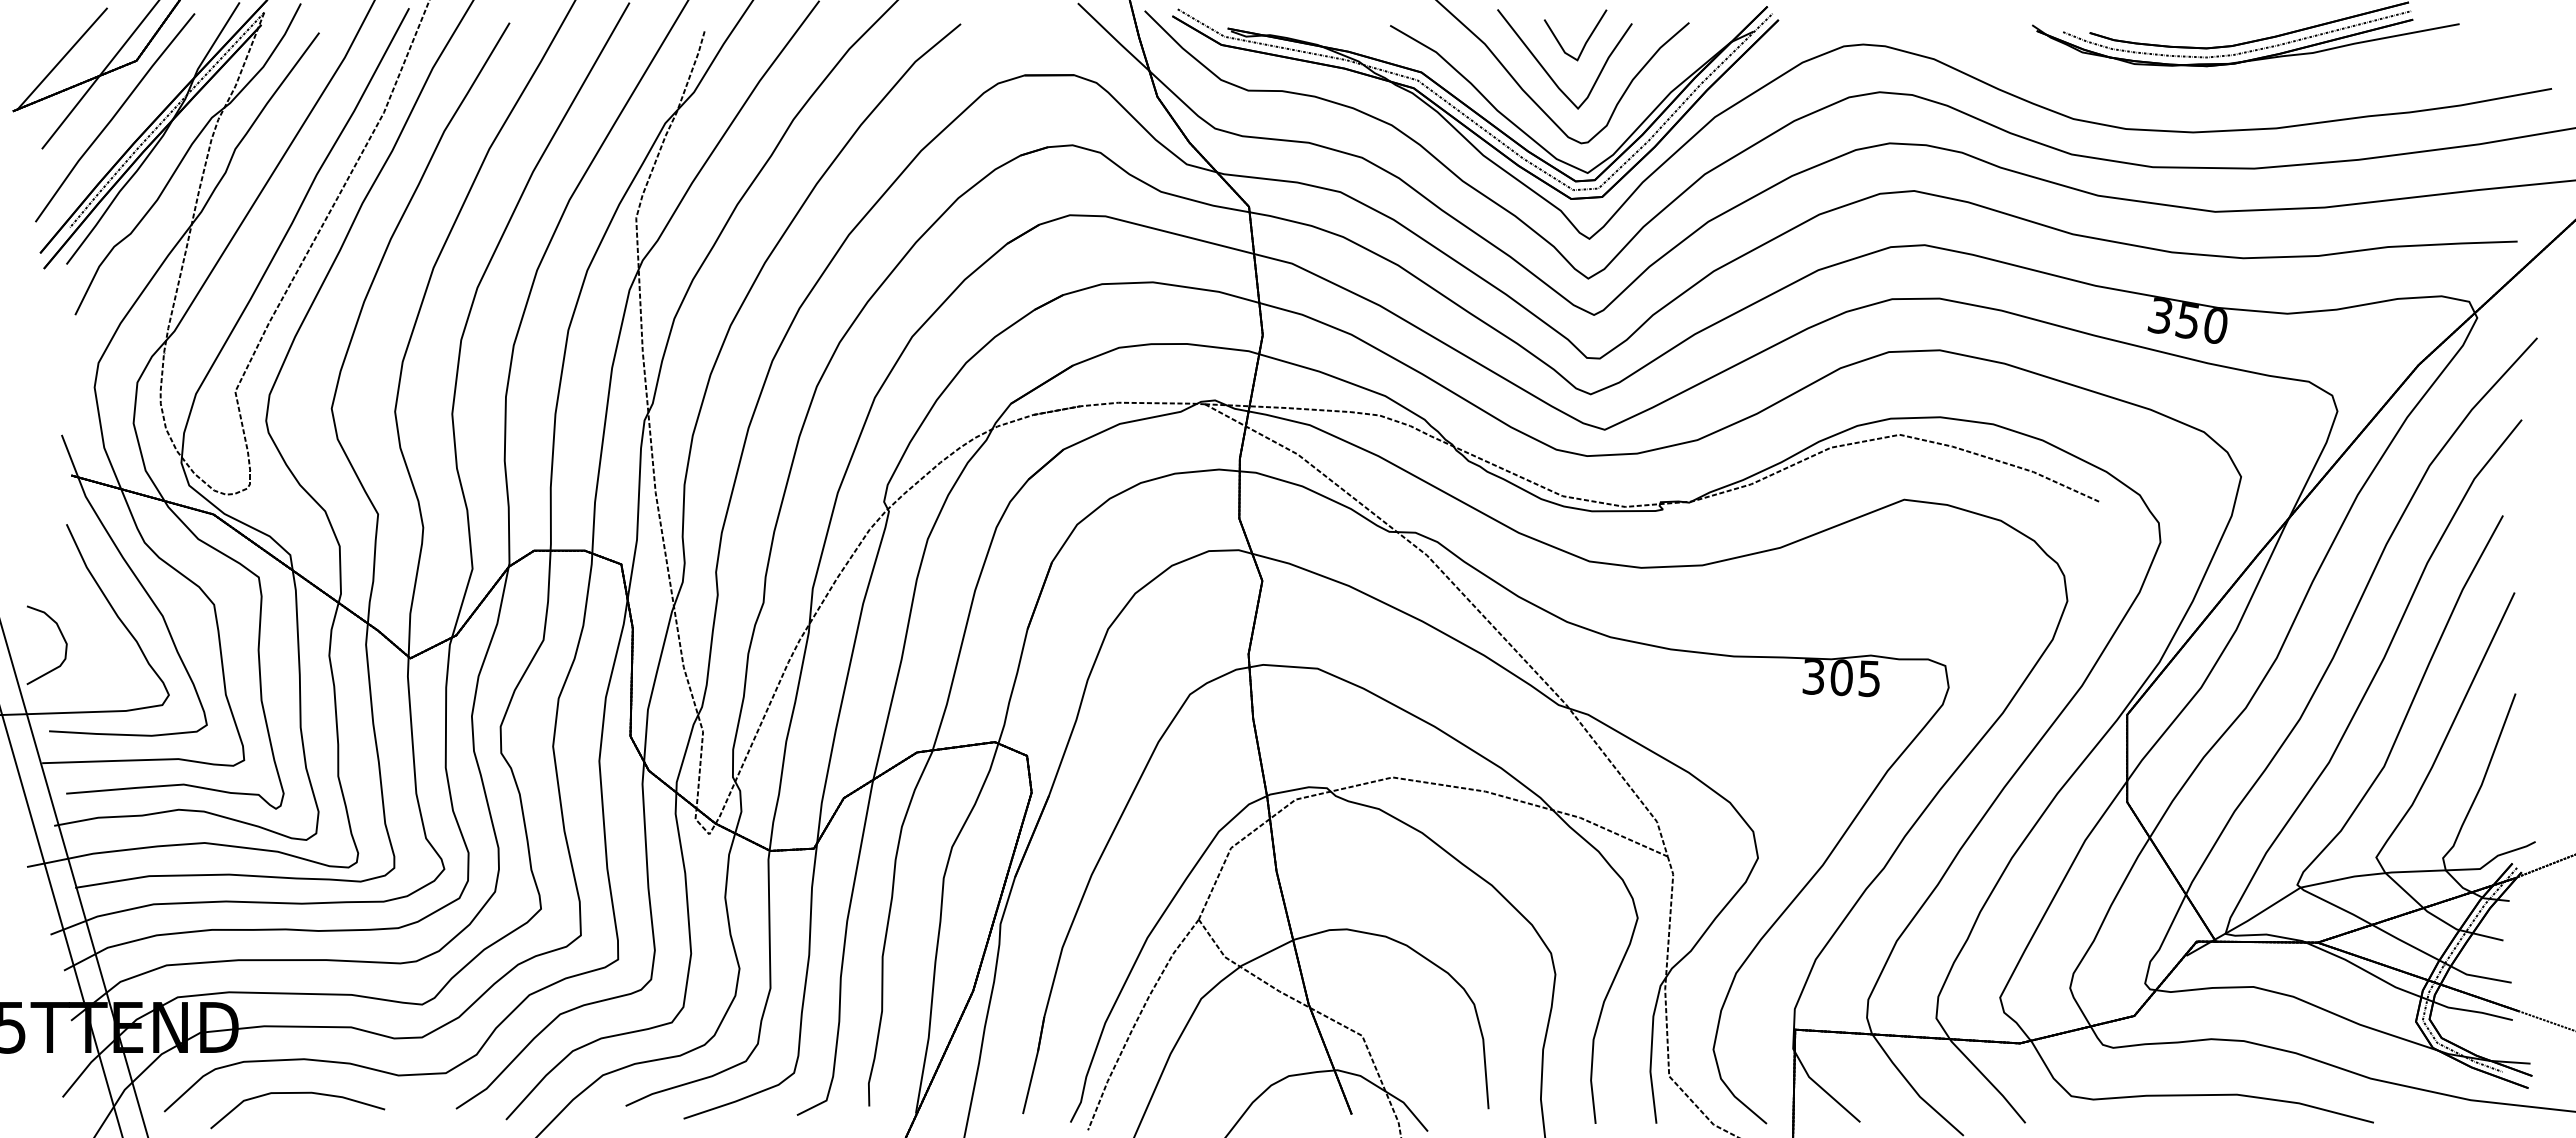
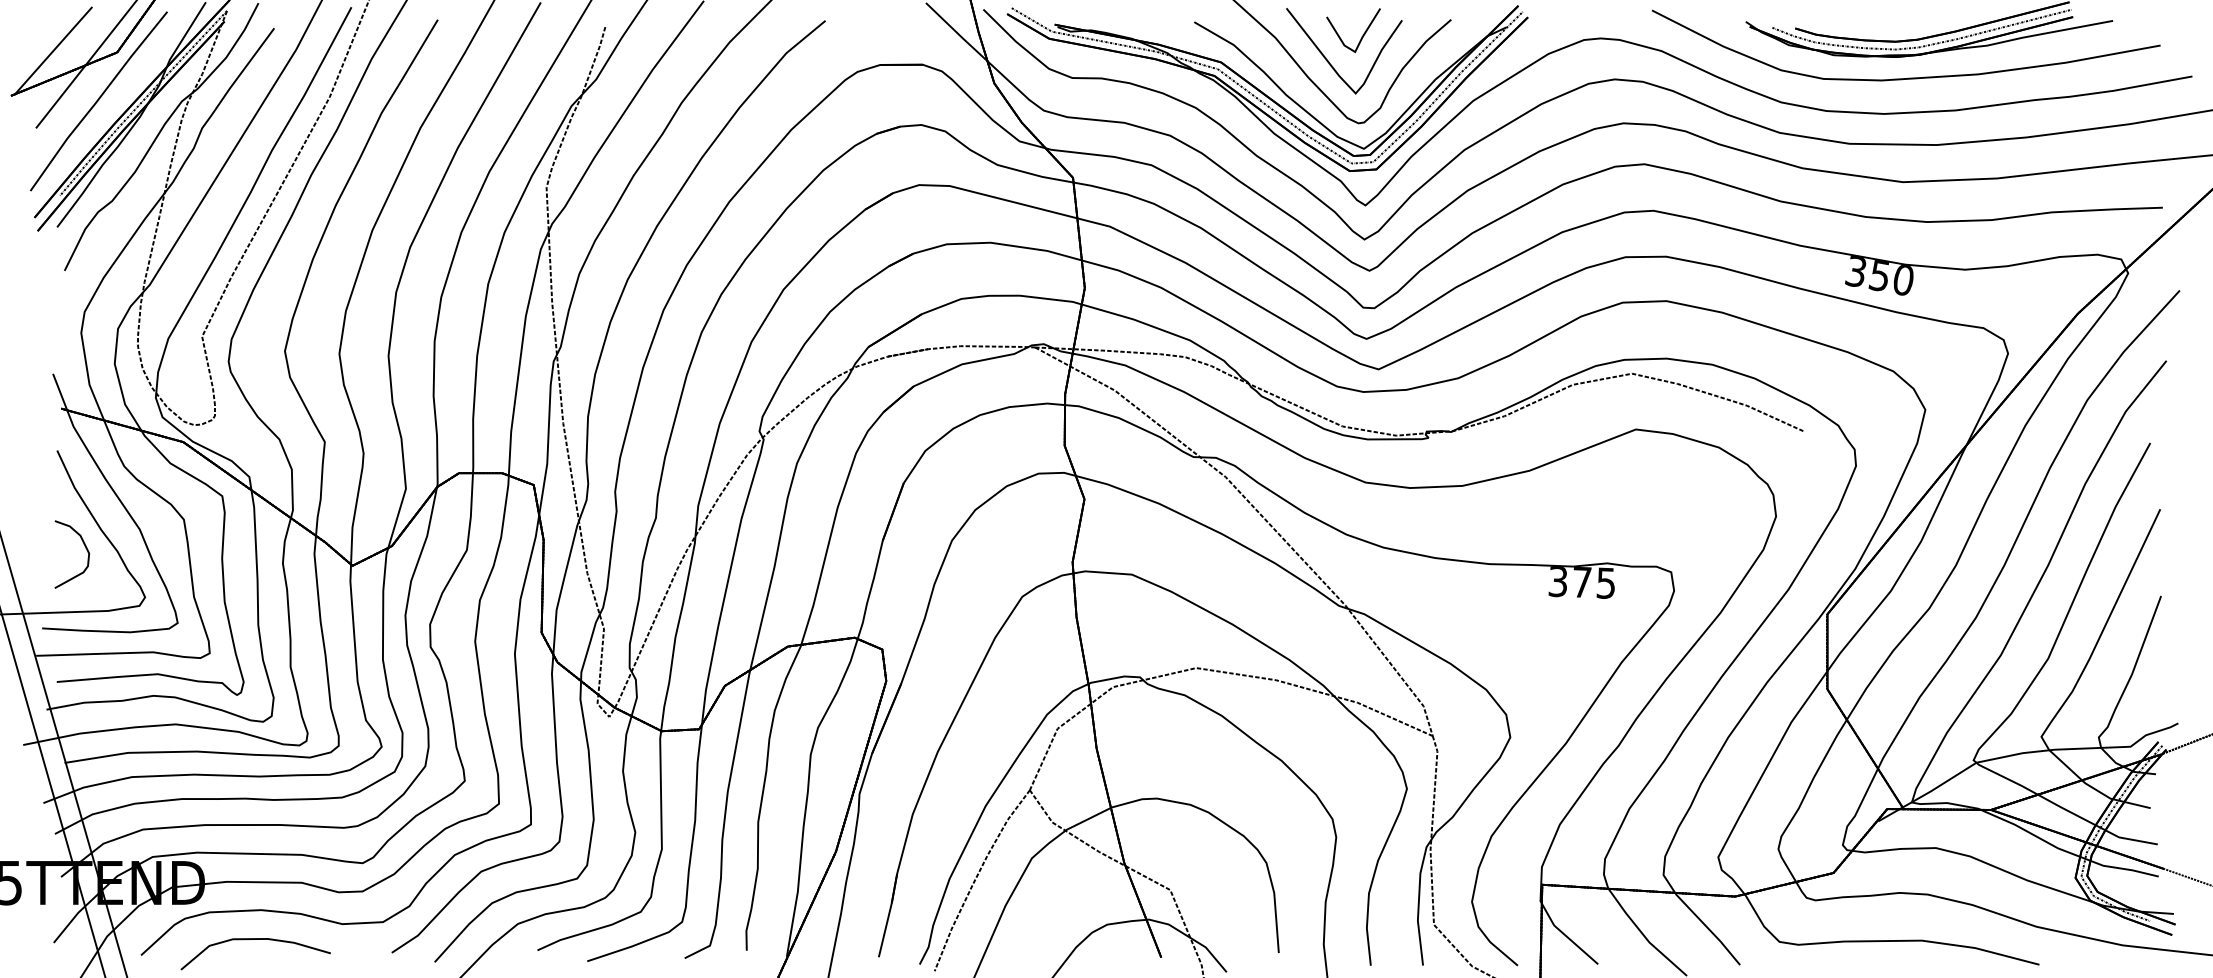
curve: (2218, 90) -> (1905, 77), added
curve: (62, 637) -> (85, 547), moved
text: (1841, 677) -> (1582, 582), 305 -> 375

